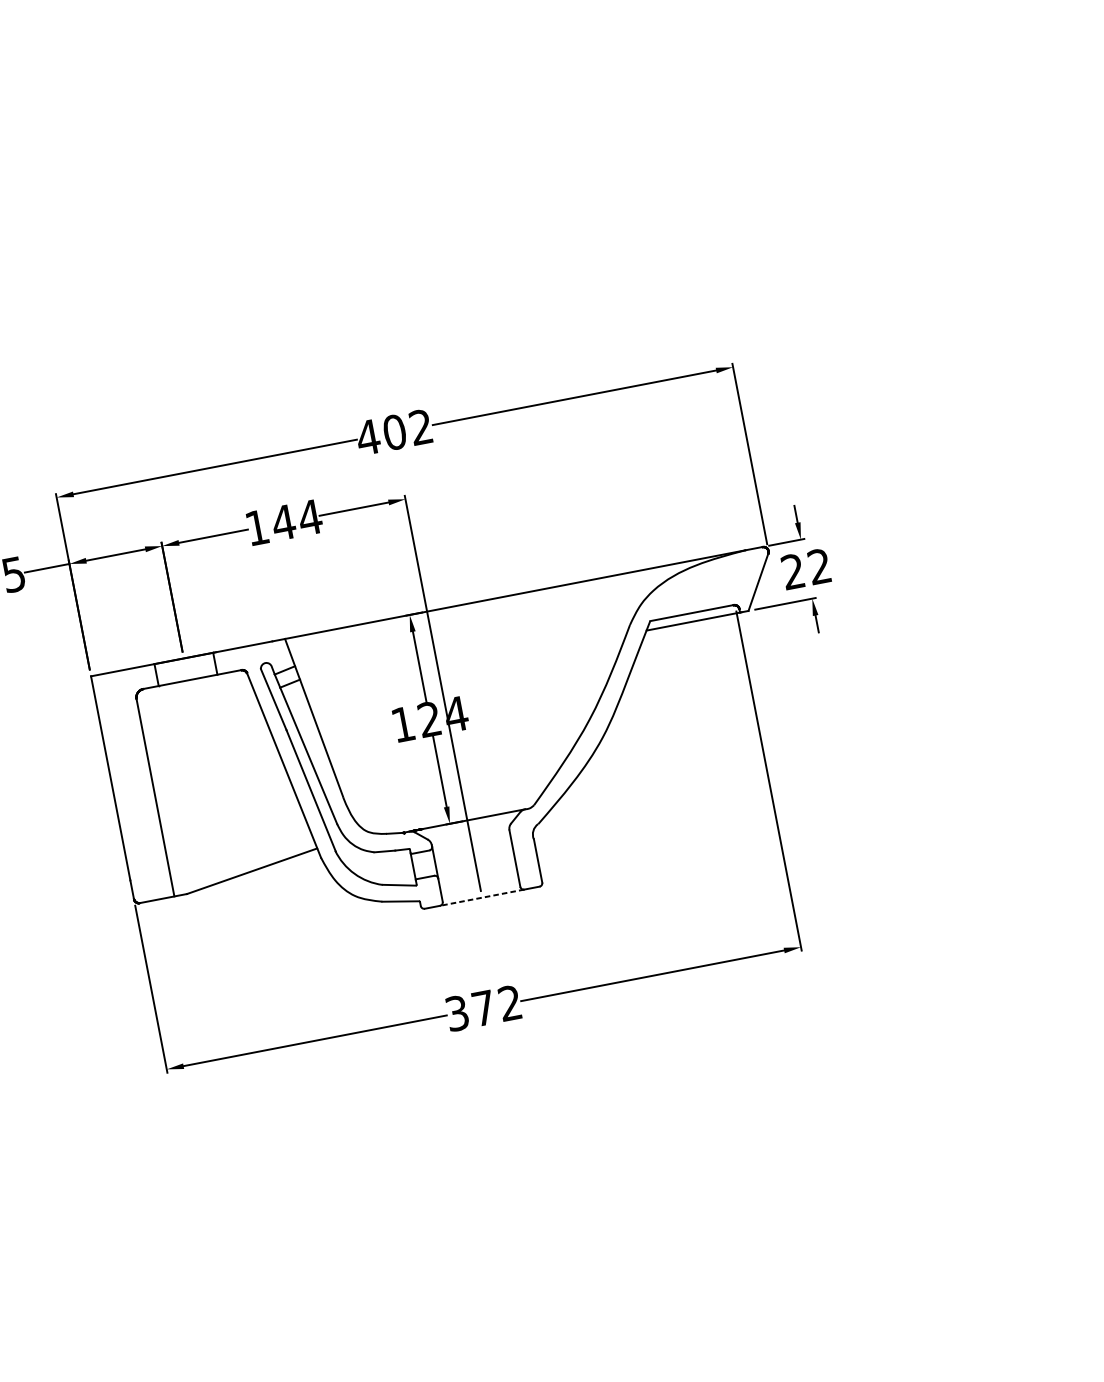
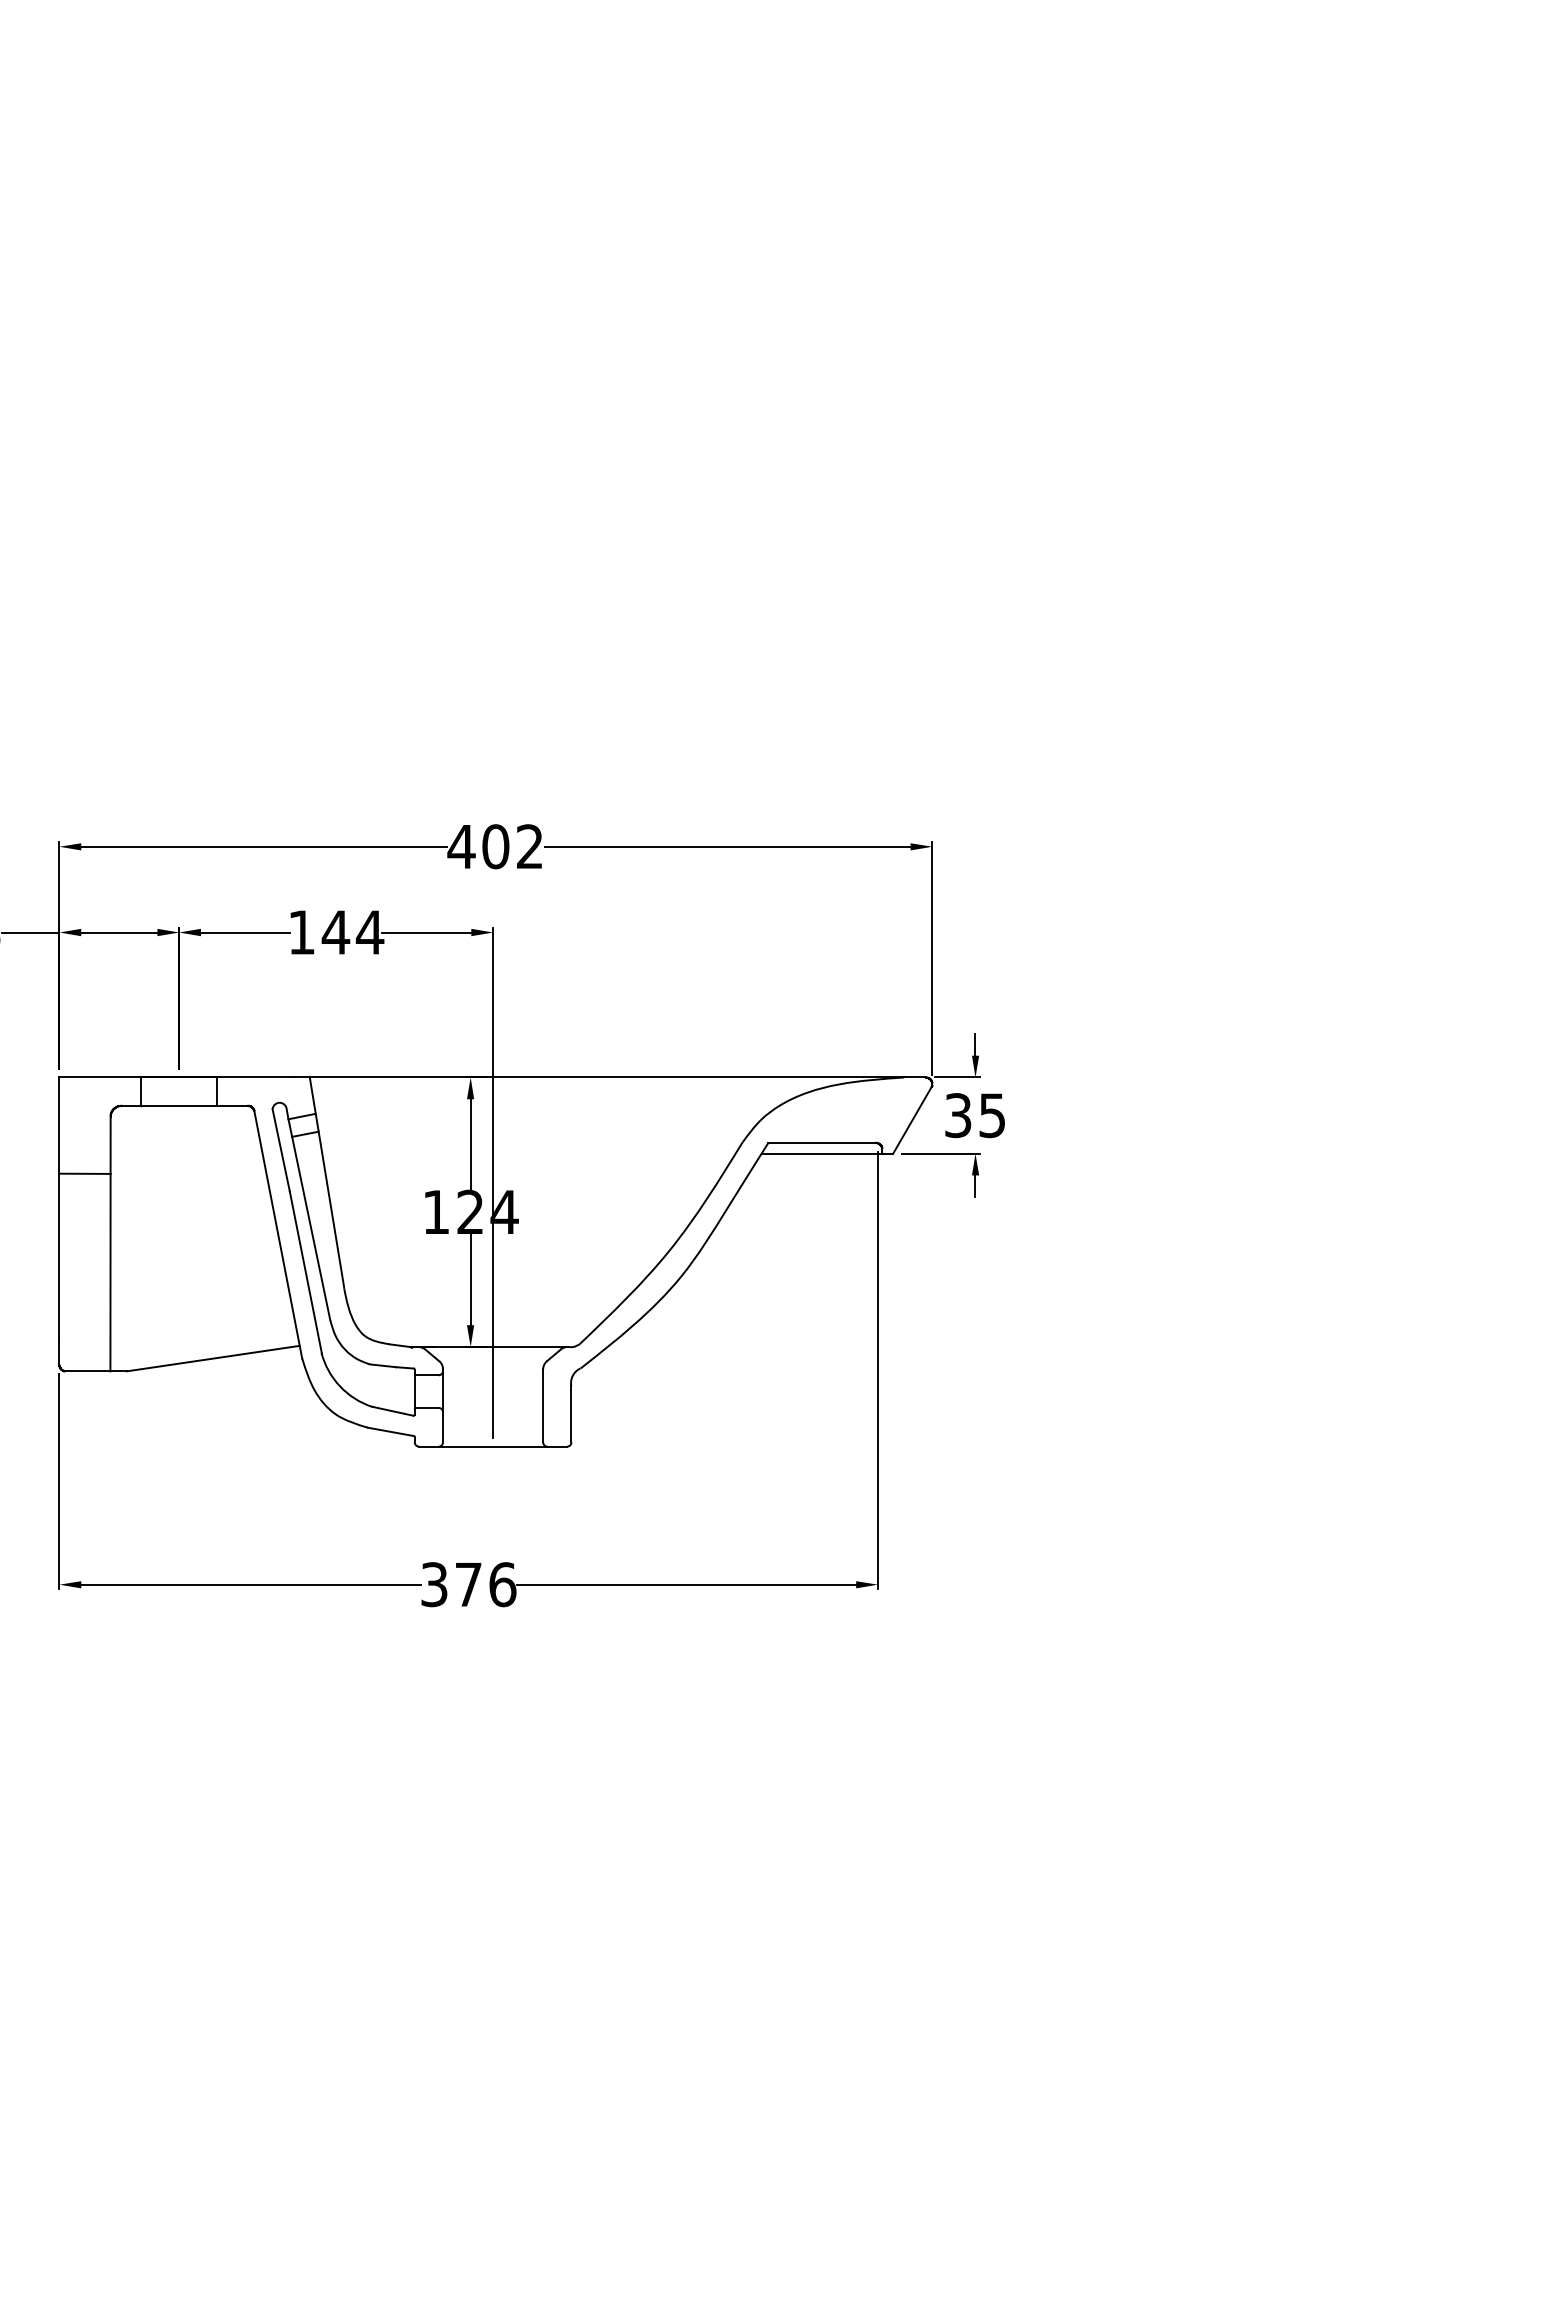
text: (805, 569) -> (974, 1115), 22 -> 35
line: (124, 746) -> (84, 1173), added
line: (481, 897) -> (492, 1446), dashed -> solid
text: (510, 1003) -> (502, 1584), 372 -> 376

